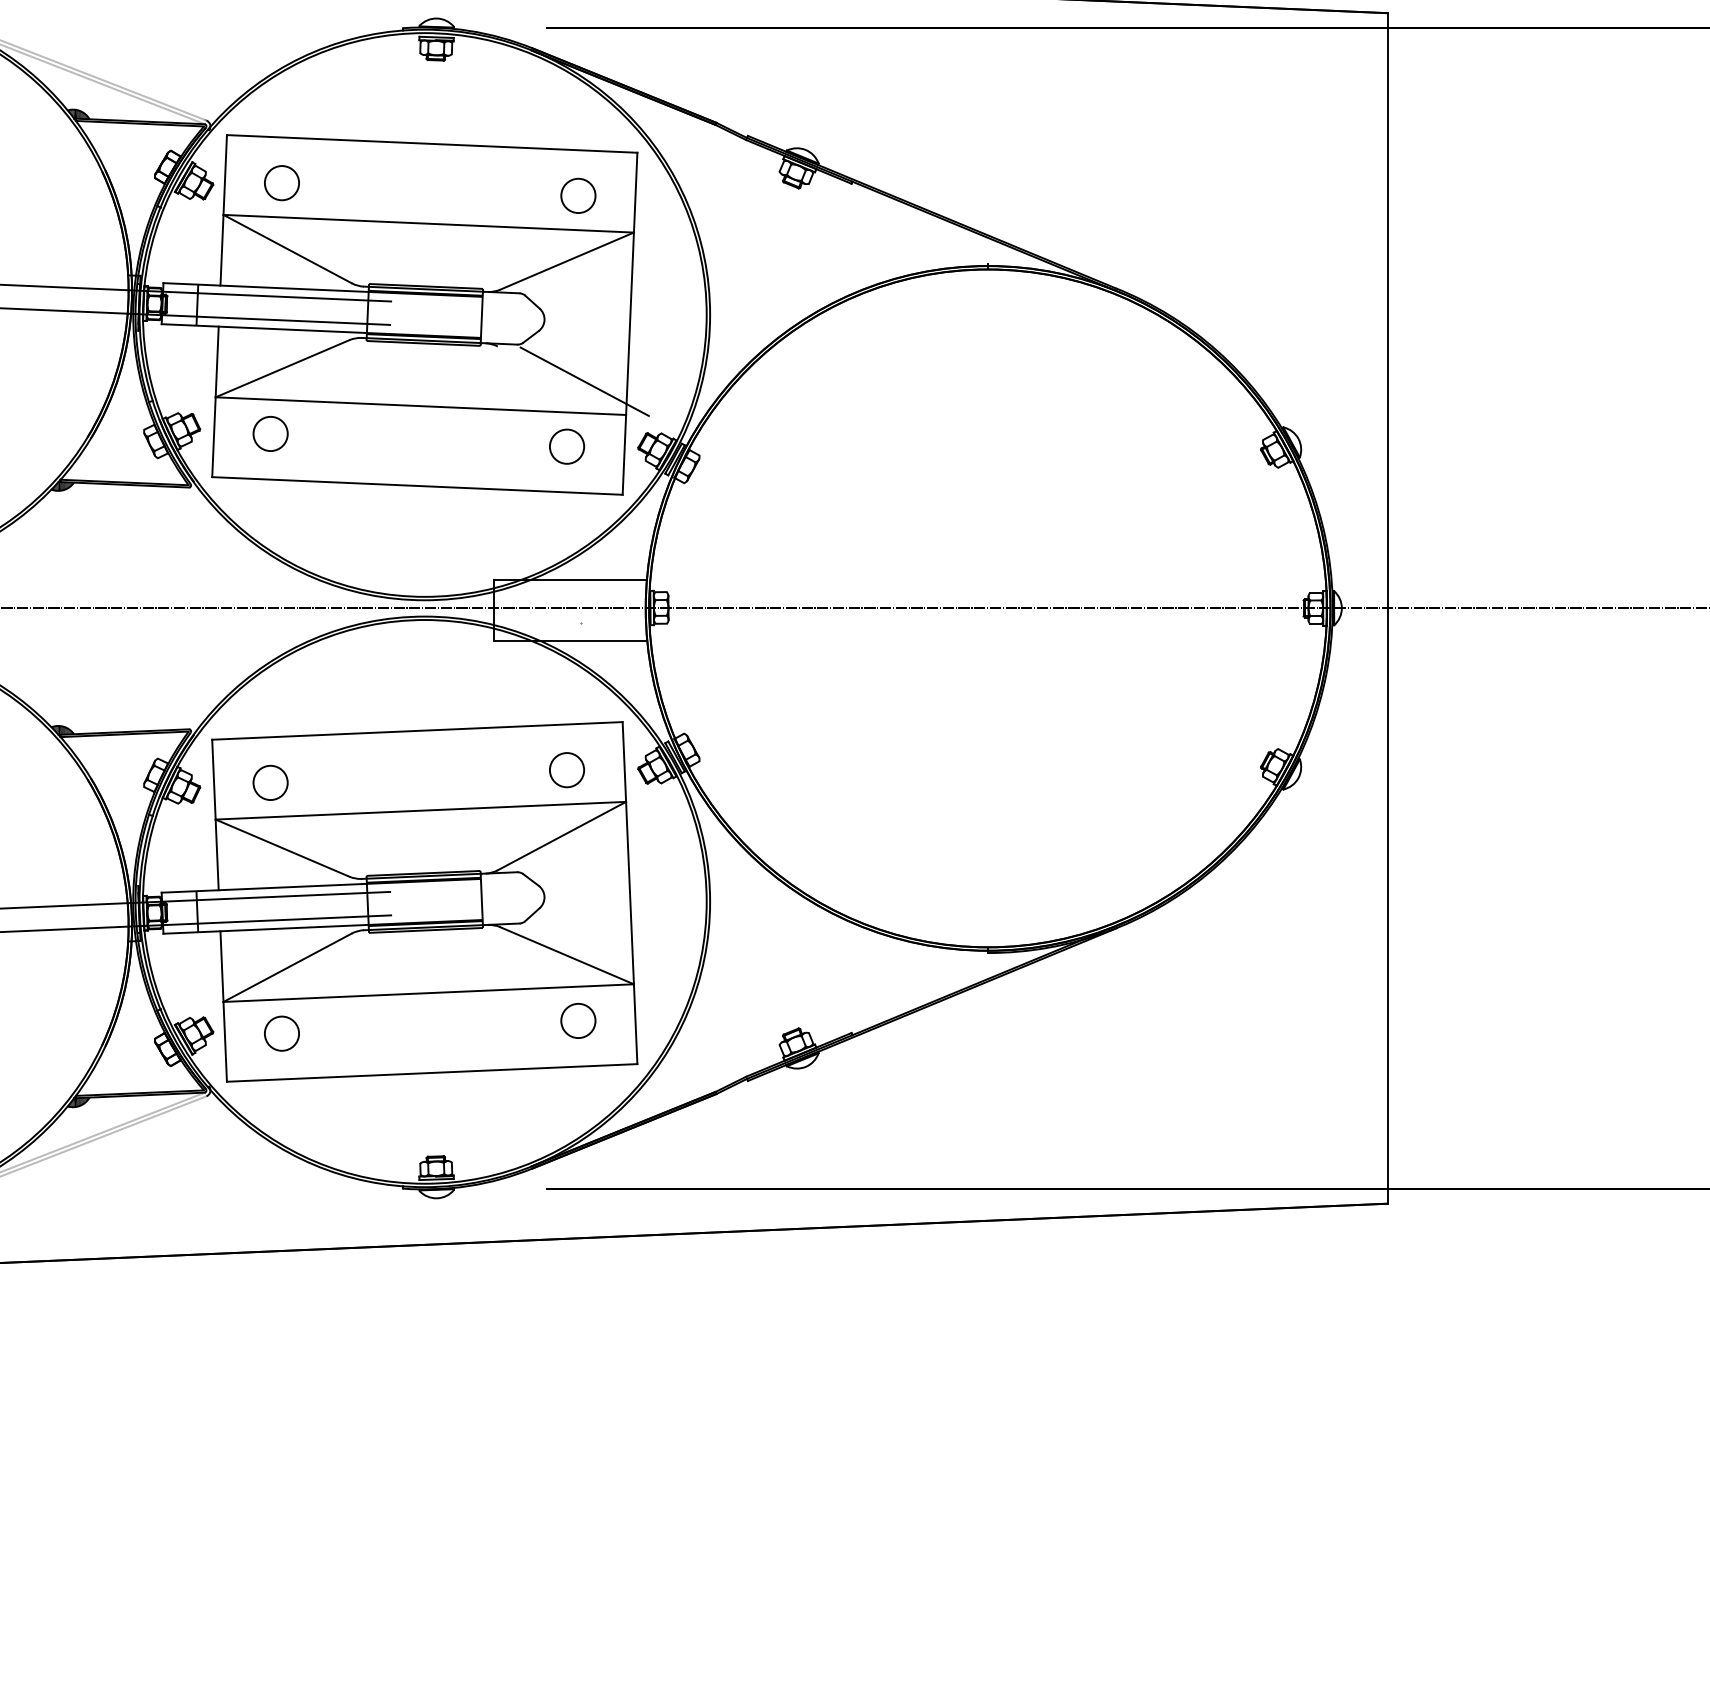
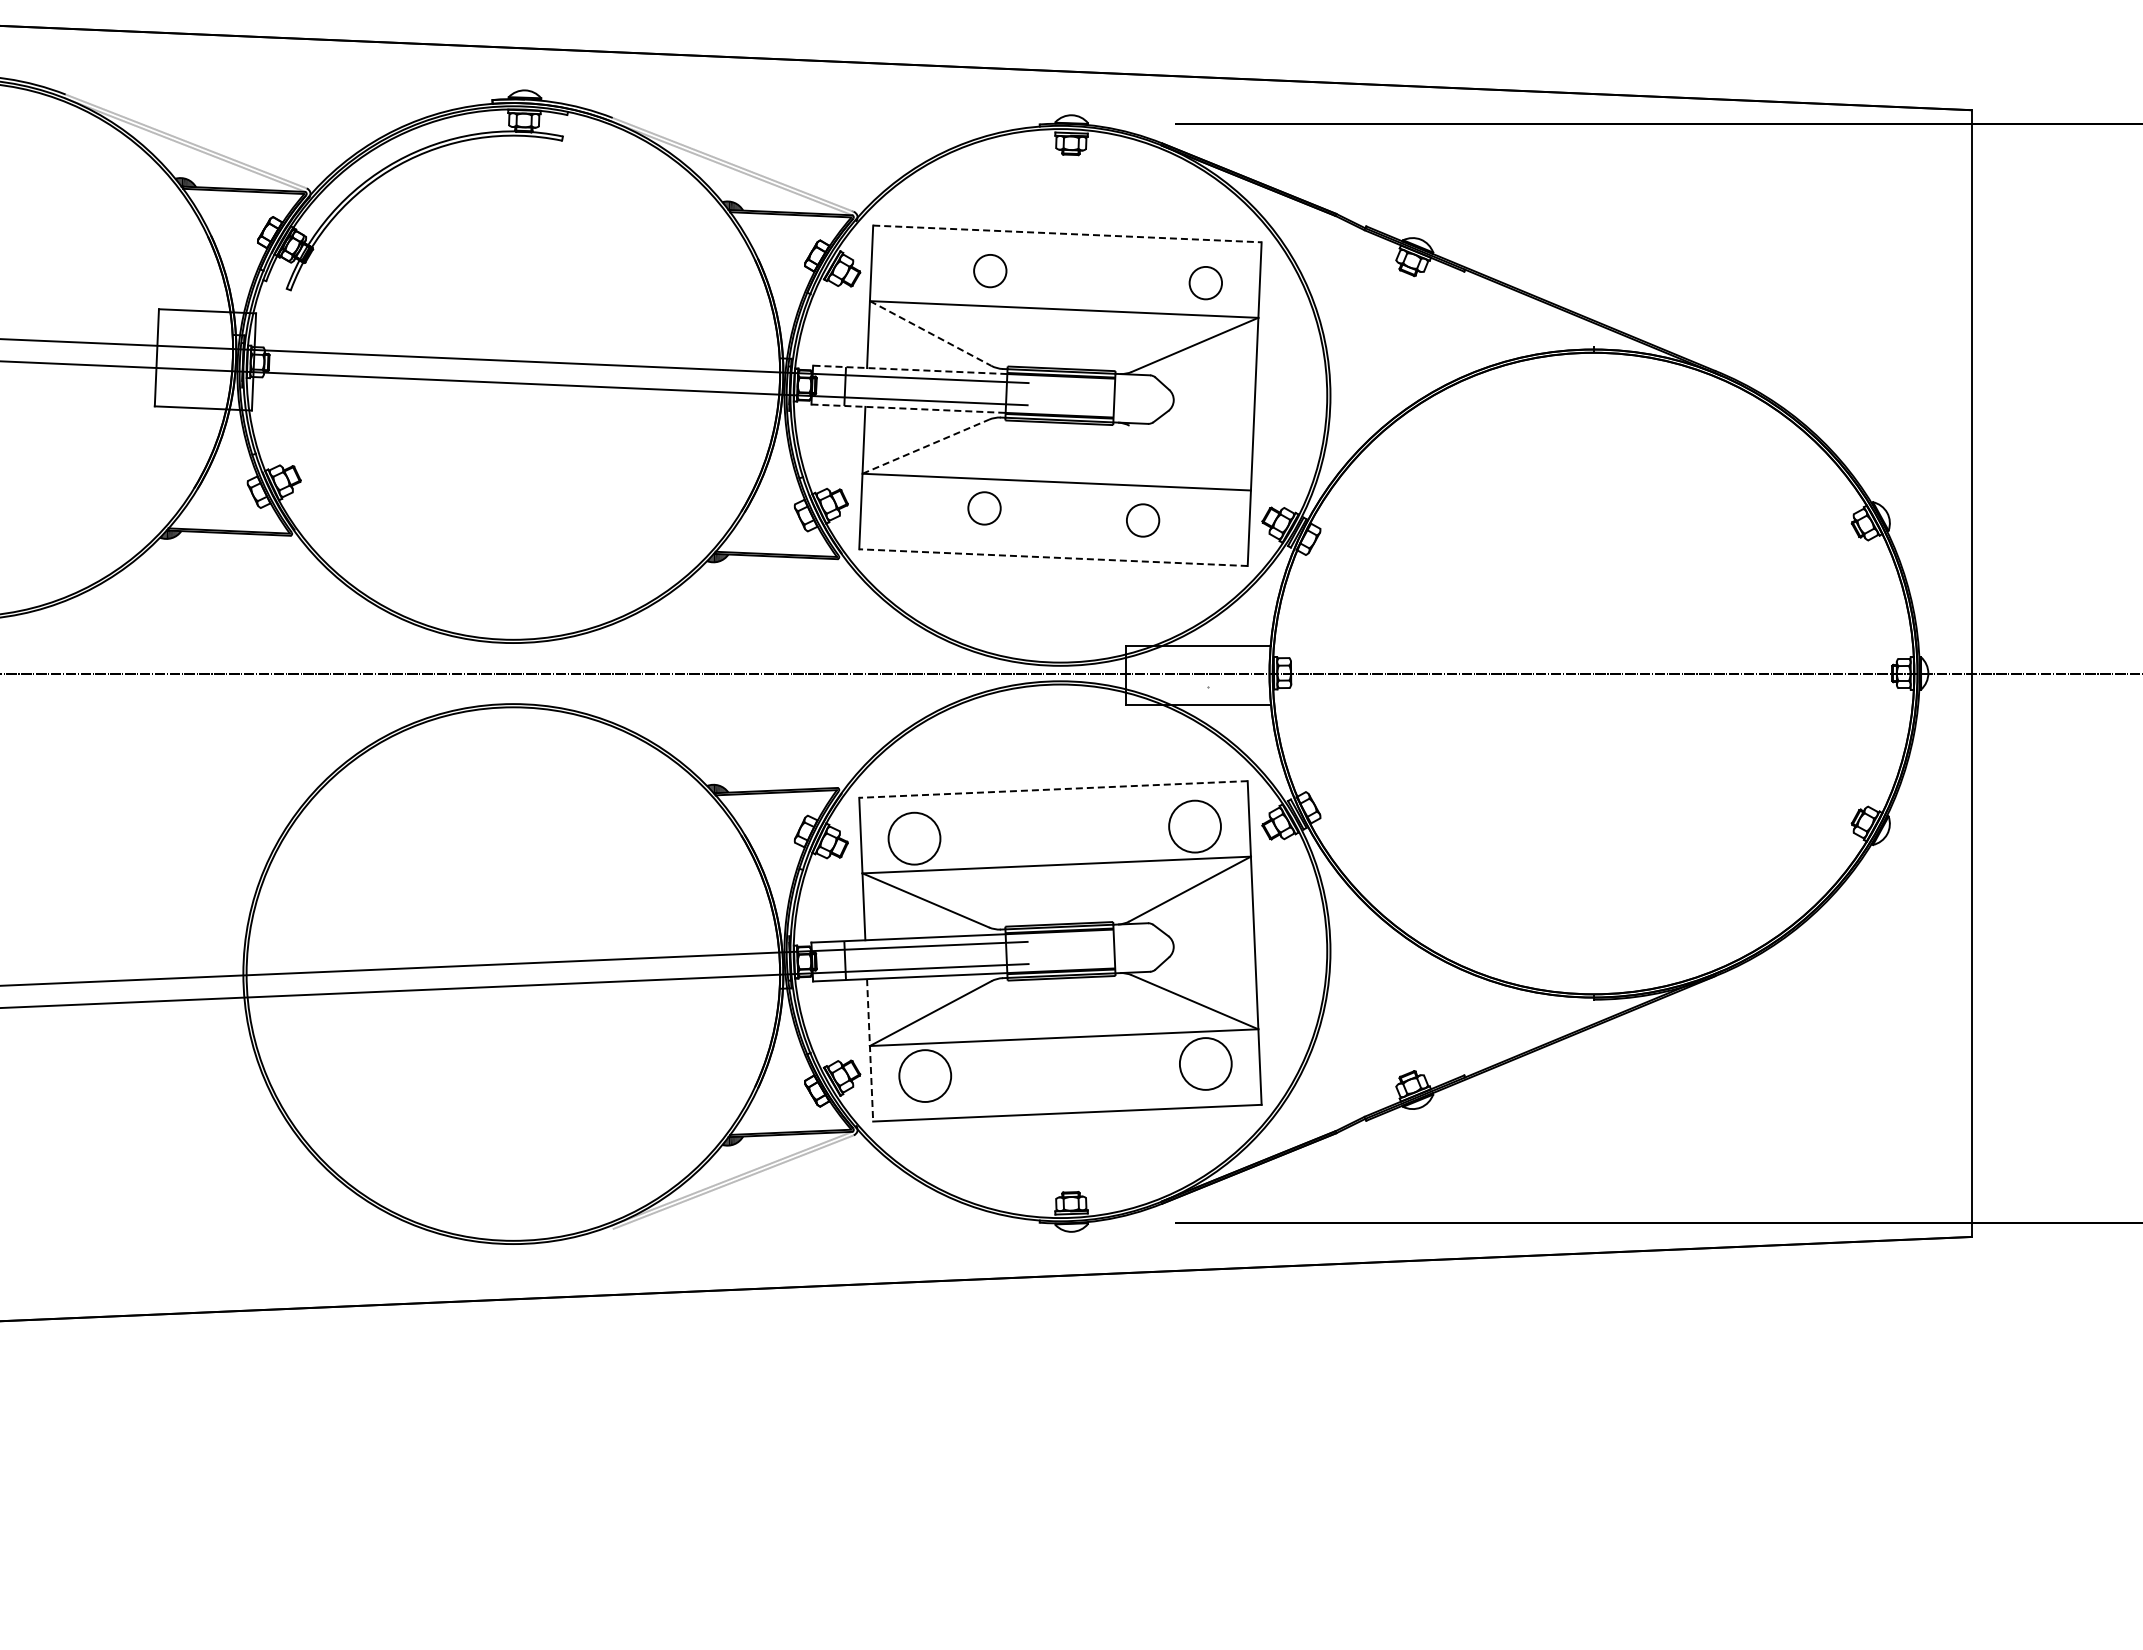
line: (432, 143) -> (1067, 233), solid -> dashed
circle: (282, 183) -> (990, 271), moved
line: (287, 249) -> (930, 333), solid -> dashed
line: (265, 287) -> (909, 369), solid -> dashed
line: (265, 328) -> (909, 408), solid -> dashed
line: (282, 368) -> (925, 446), solid -> dashed
line: (584, 381) -> (1211, 458), removed
circle: (270, 434) -> (984, 508), moved
circle: (567, 446) -> (1143, 520), moved
line: (416, 485) -> (1052, 557), solid -> dashed
line: (416, 730) -> (1052, 789), solid -> dashed
circle: (566, 770) -> (1194, 826), size x1.6
circle: (270, 782) -> (914, 838), size x1.6
line: (224, 1006) -> (870, 1050), solid -> dashed
circle: (578, 1020) -> (1205, 1063), size x1.6
circle: (282, 1033) -> (925, 1075), size x1.6

